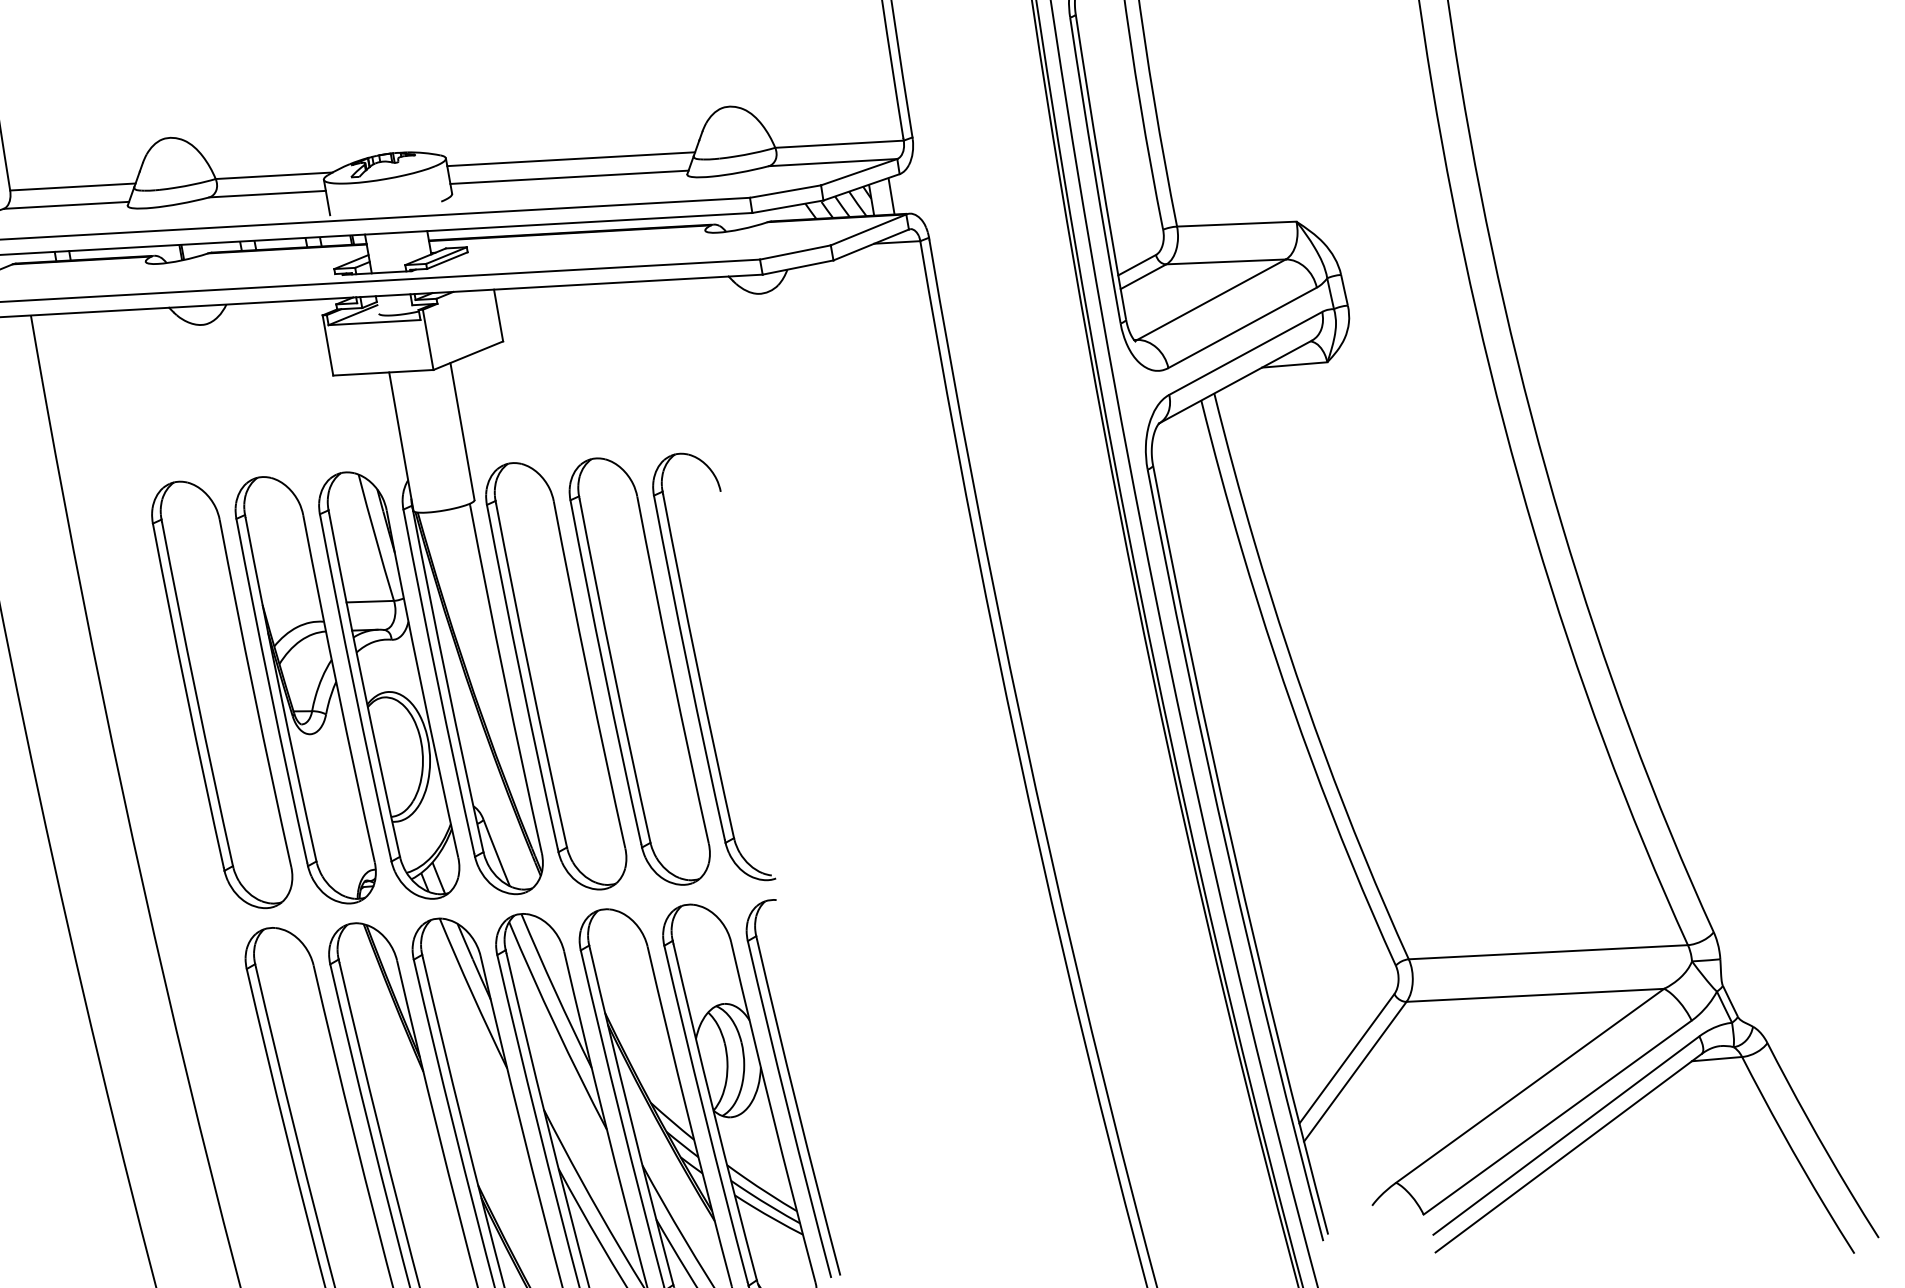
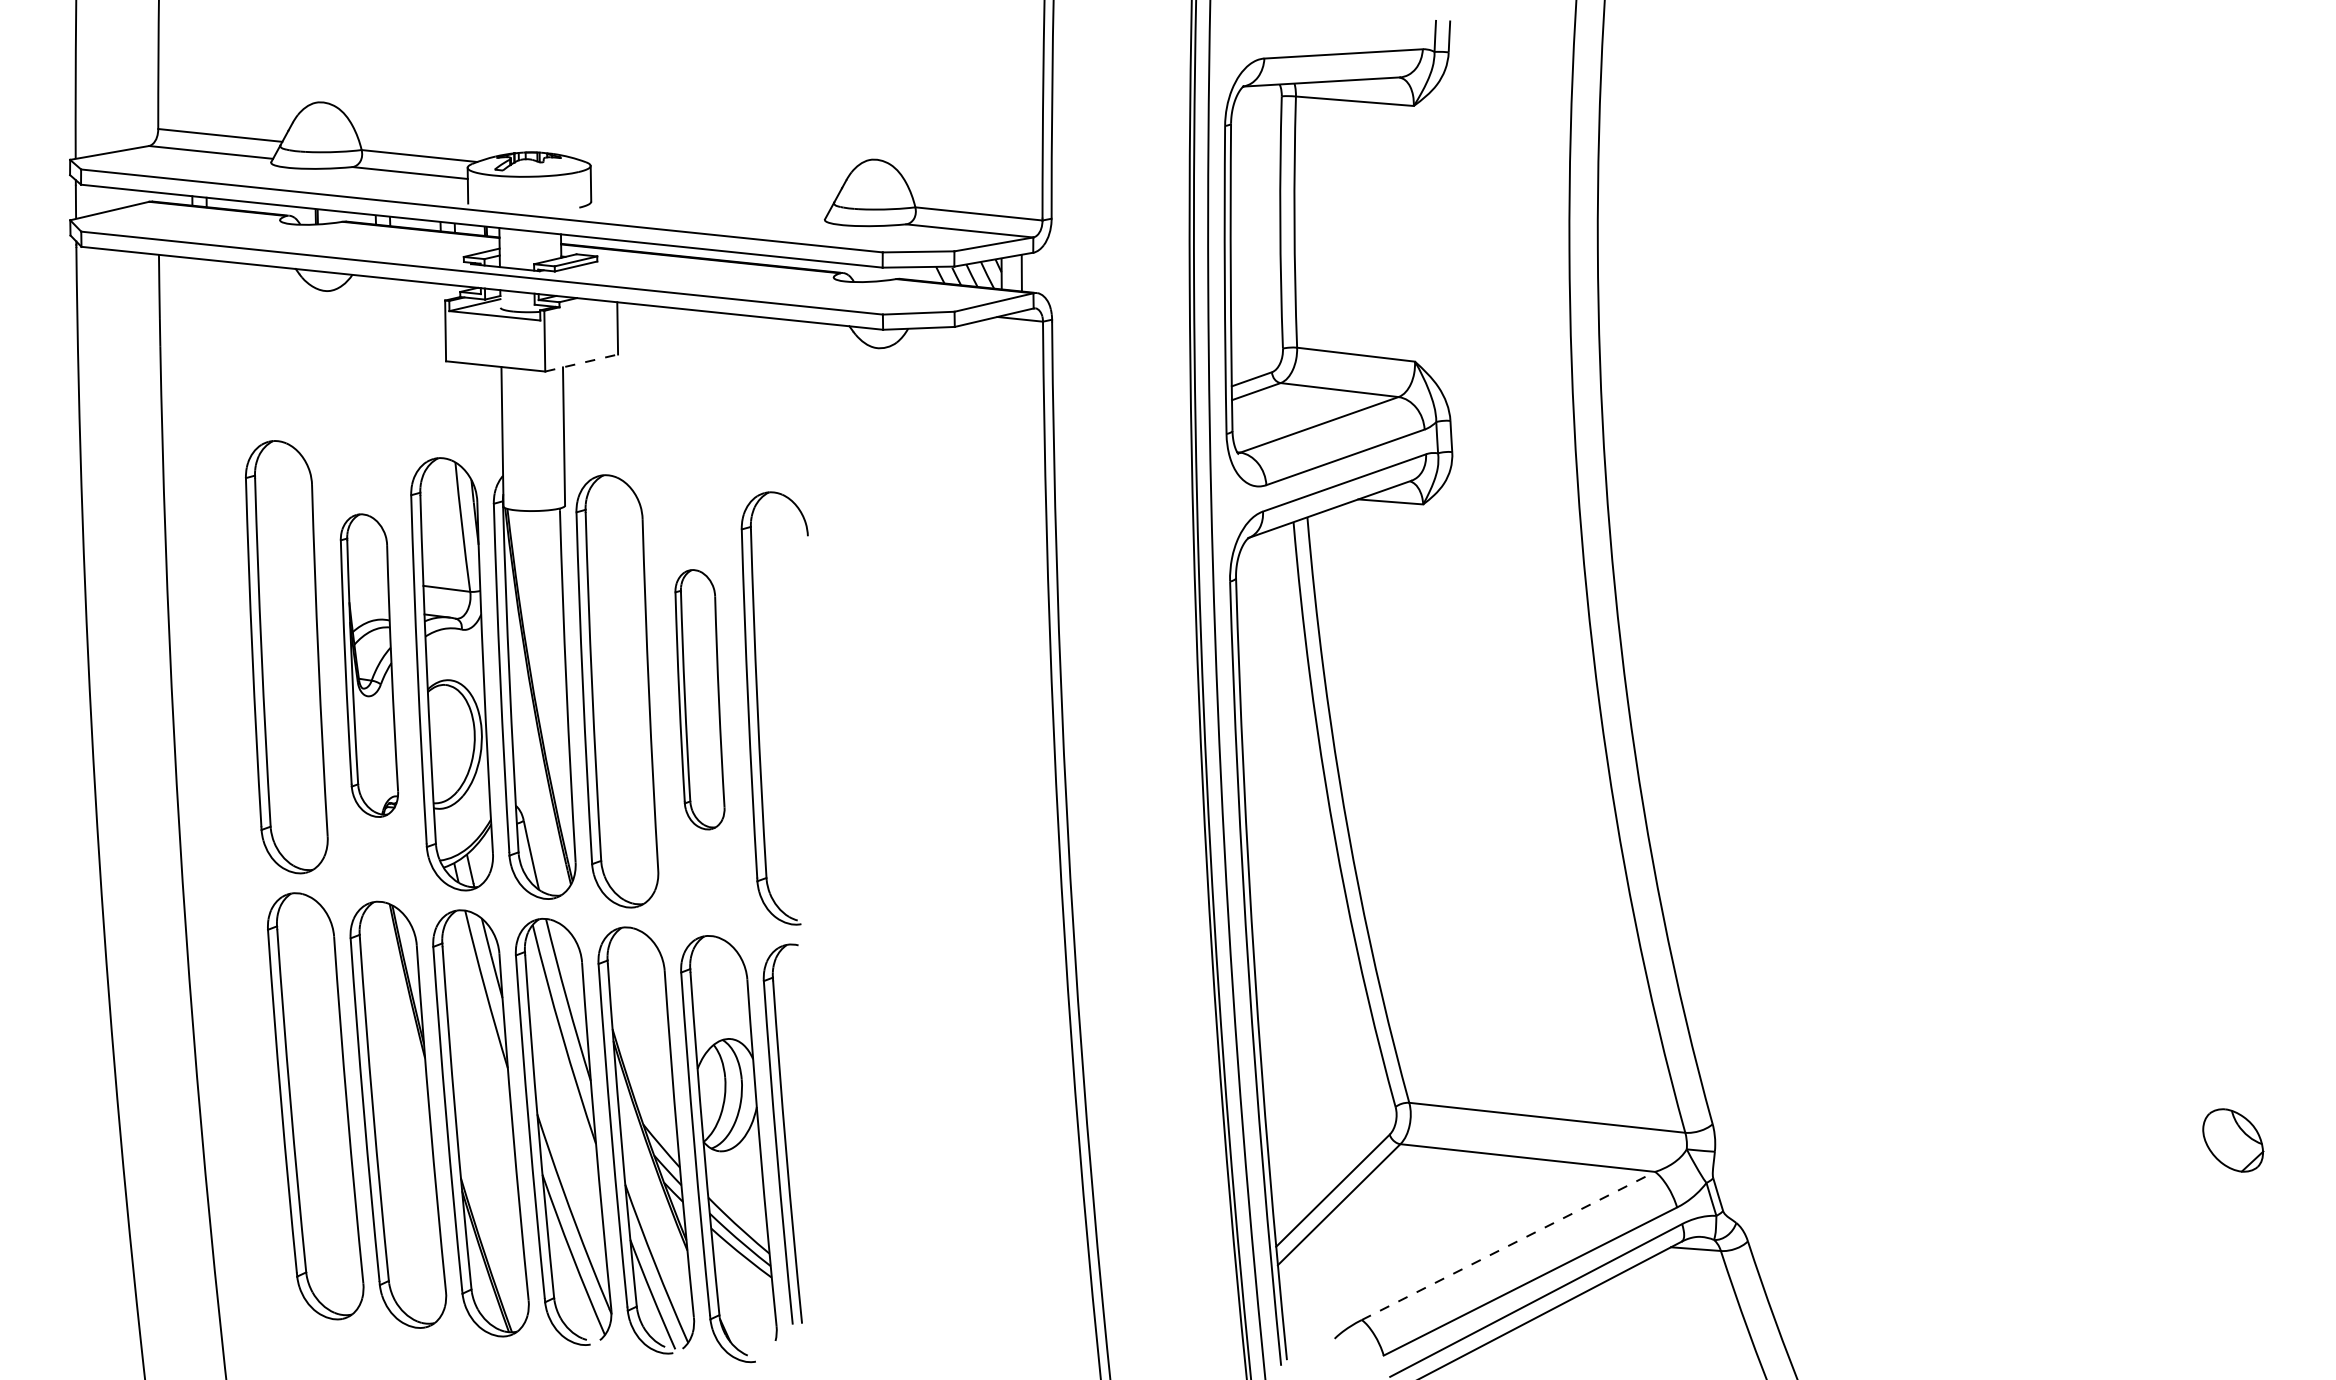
line: (571, 159) -> (713, 186), removed
line: (568, 176) -> (708, 203), removed
line: (469, 355) -> (582, 362), solid -> dashed
part: (639, 671) -> (699, 699), size x0.6
part: (305, 690) -> (369, 665), size x0.7
line: (1530, 1085) -> (1508, 1245), solid -> dashed

